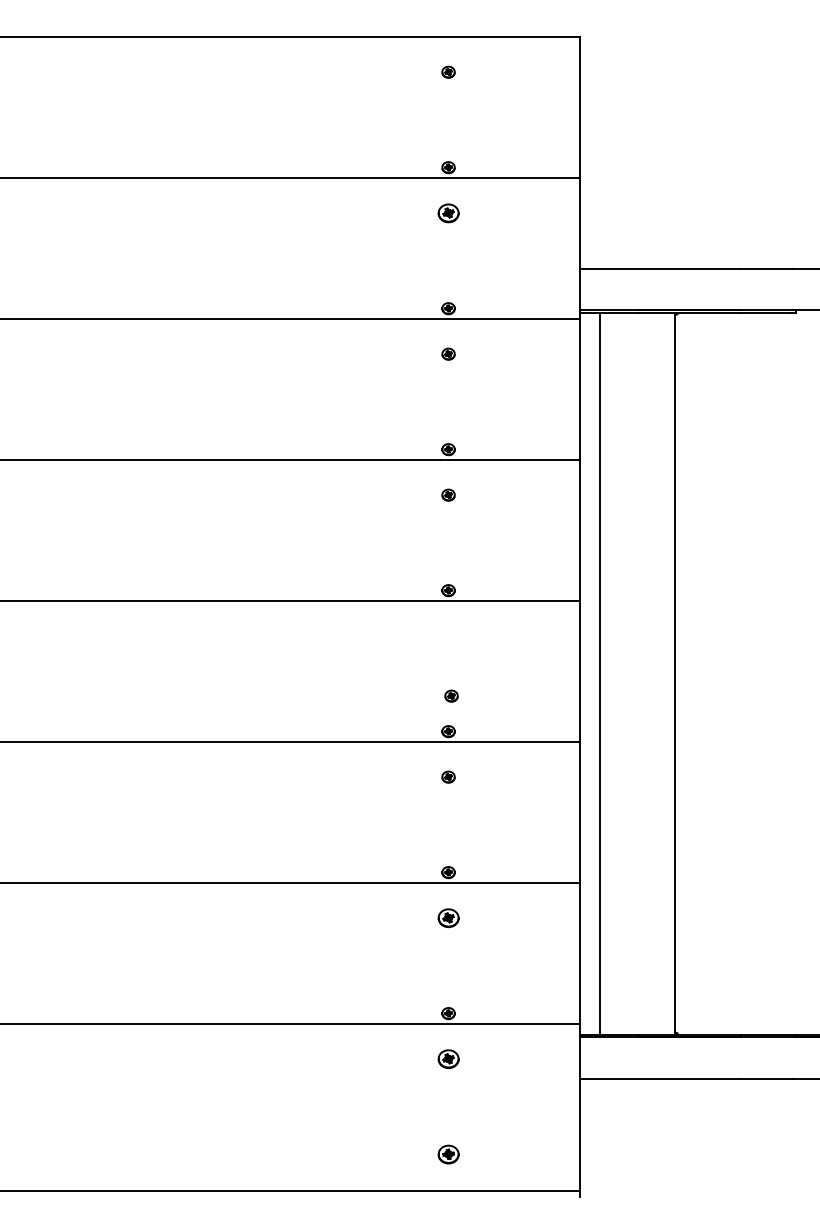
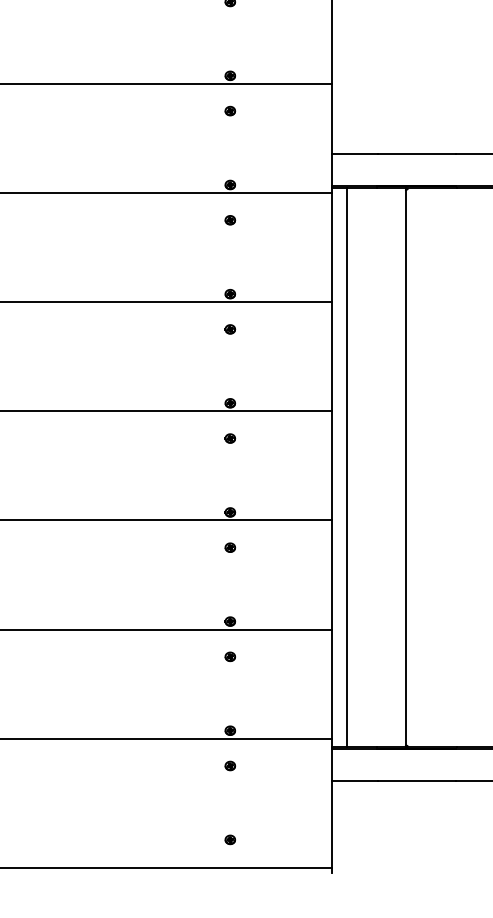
part: (448, 212) -> (230, 110), size x0.62
part: (451, 695) -> (230, 438), moved
part: (448, 917) -> (230, 656), size x0.62
part: (448, 1058) -> (230, 765), size x0.62
part: (448, 1154) -> (230, 839), size x0.62

